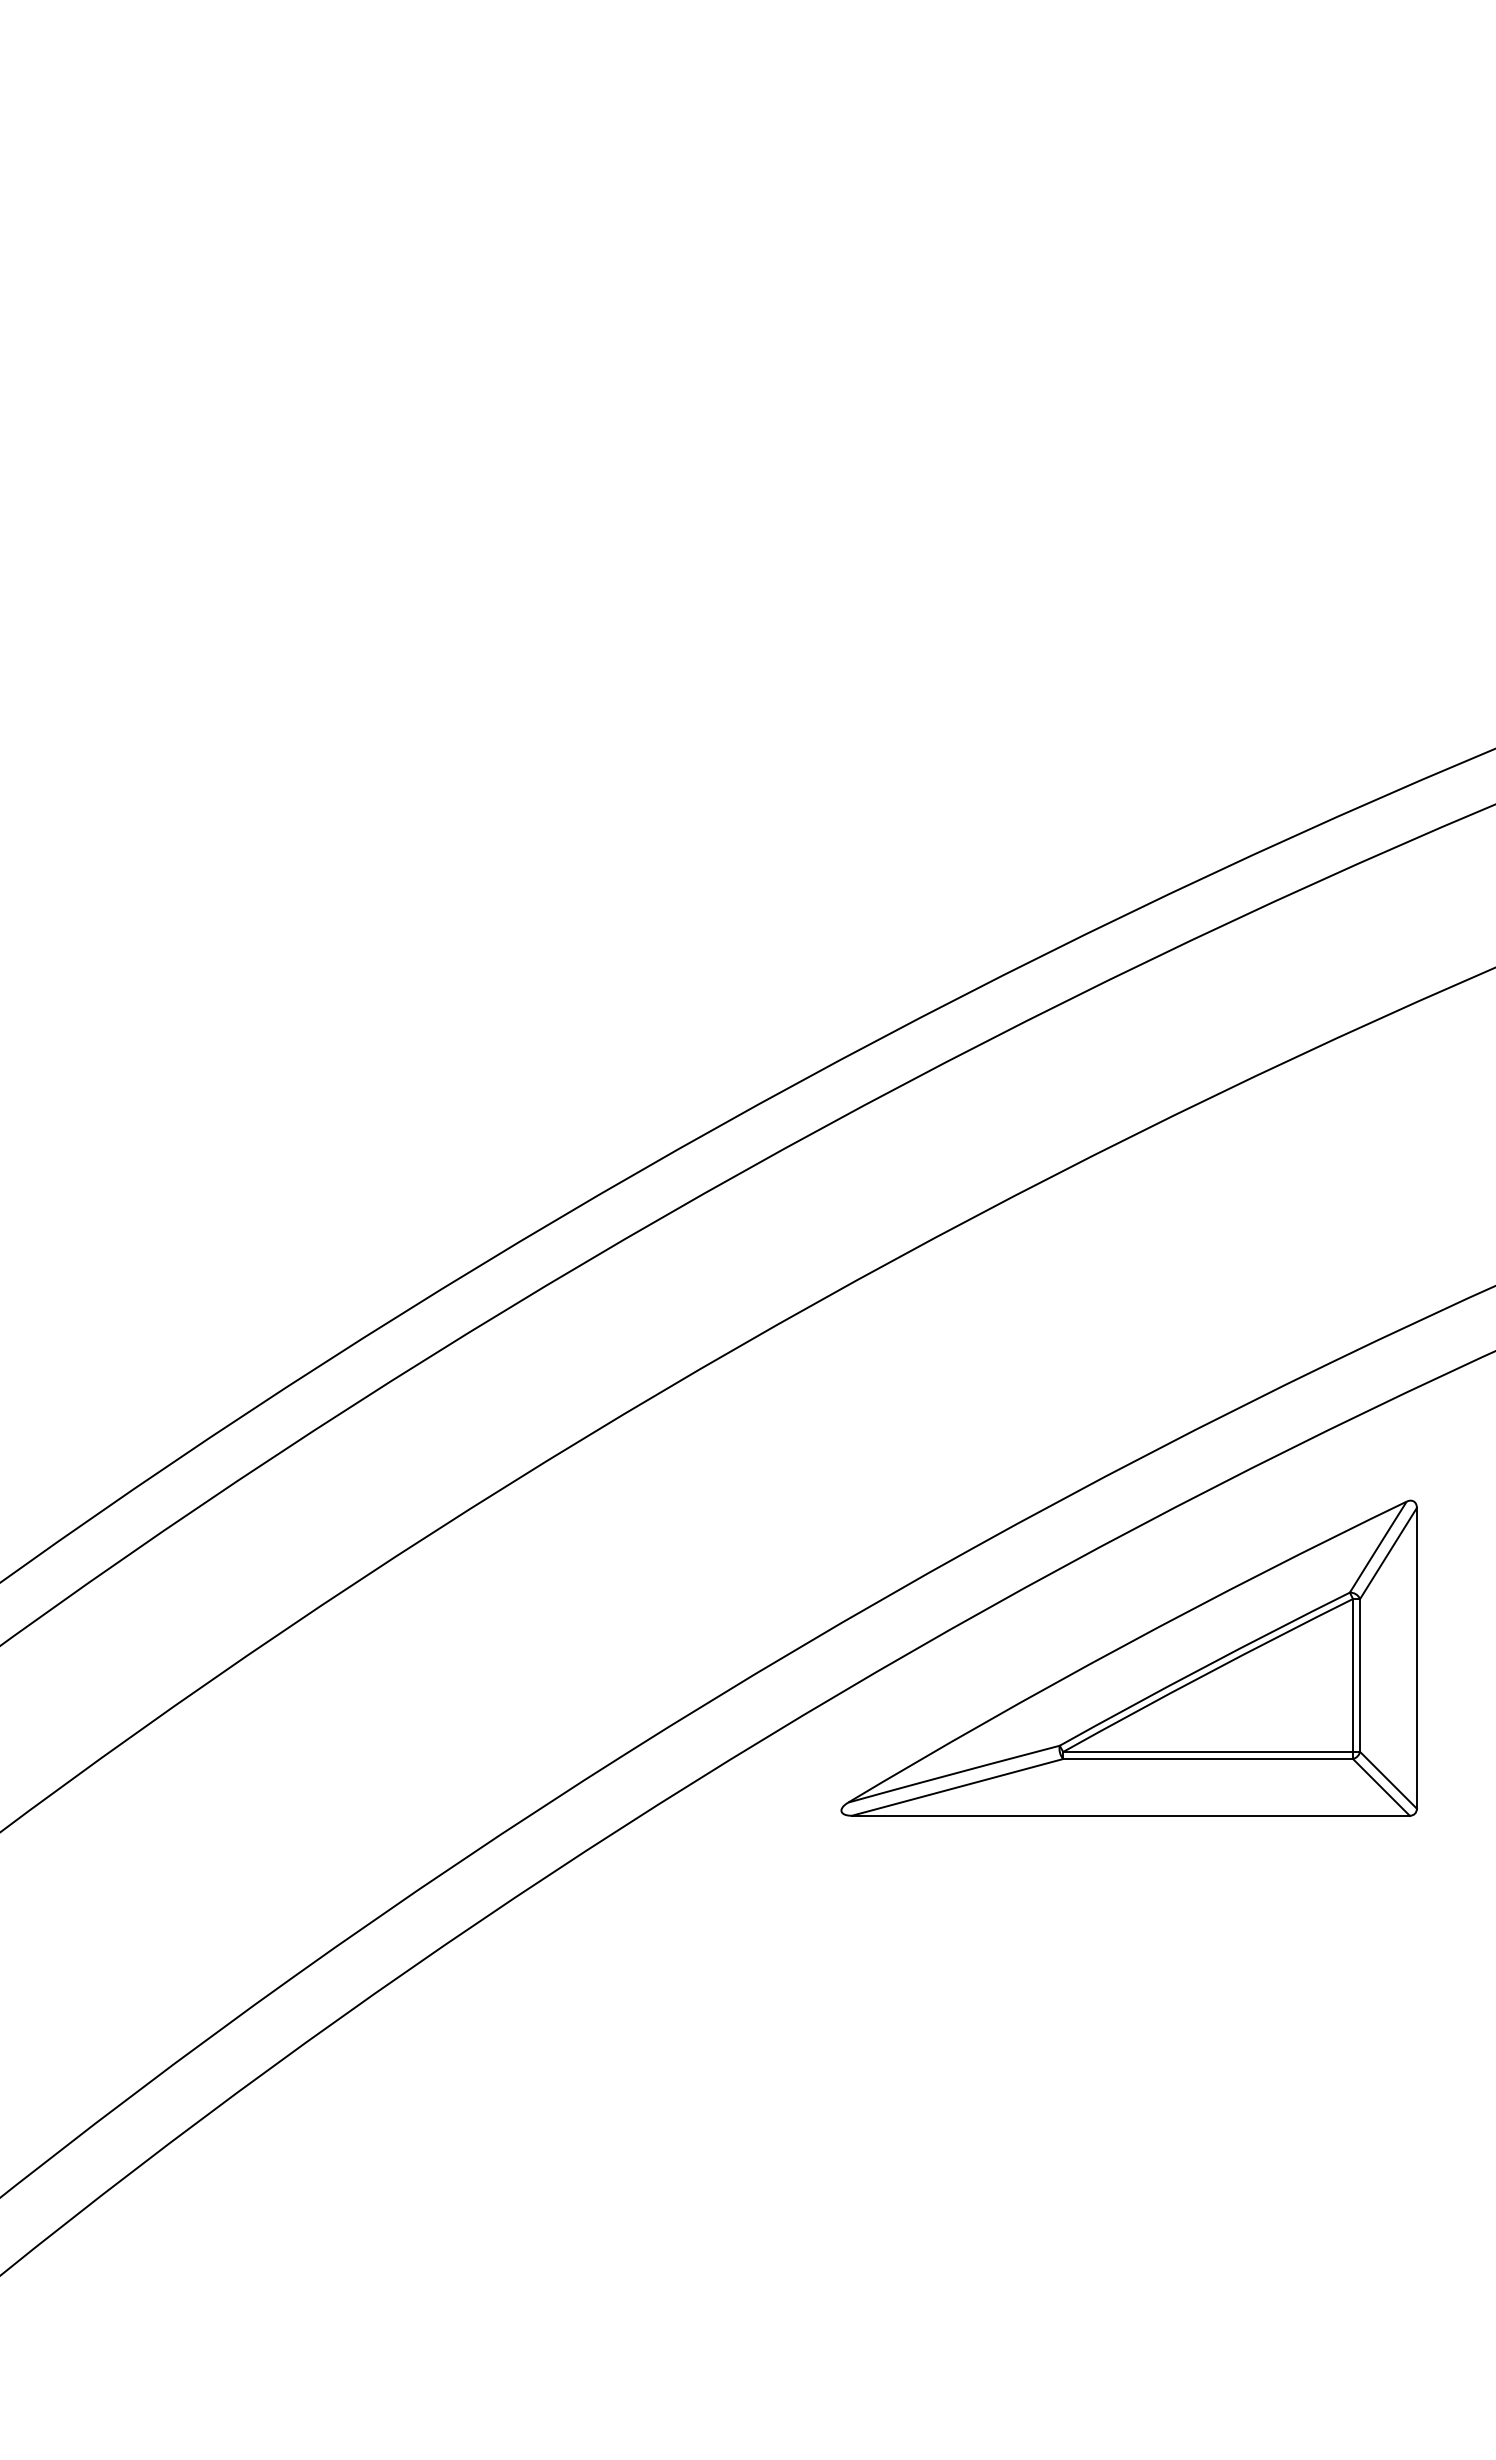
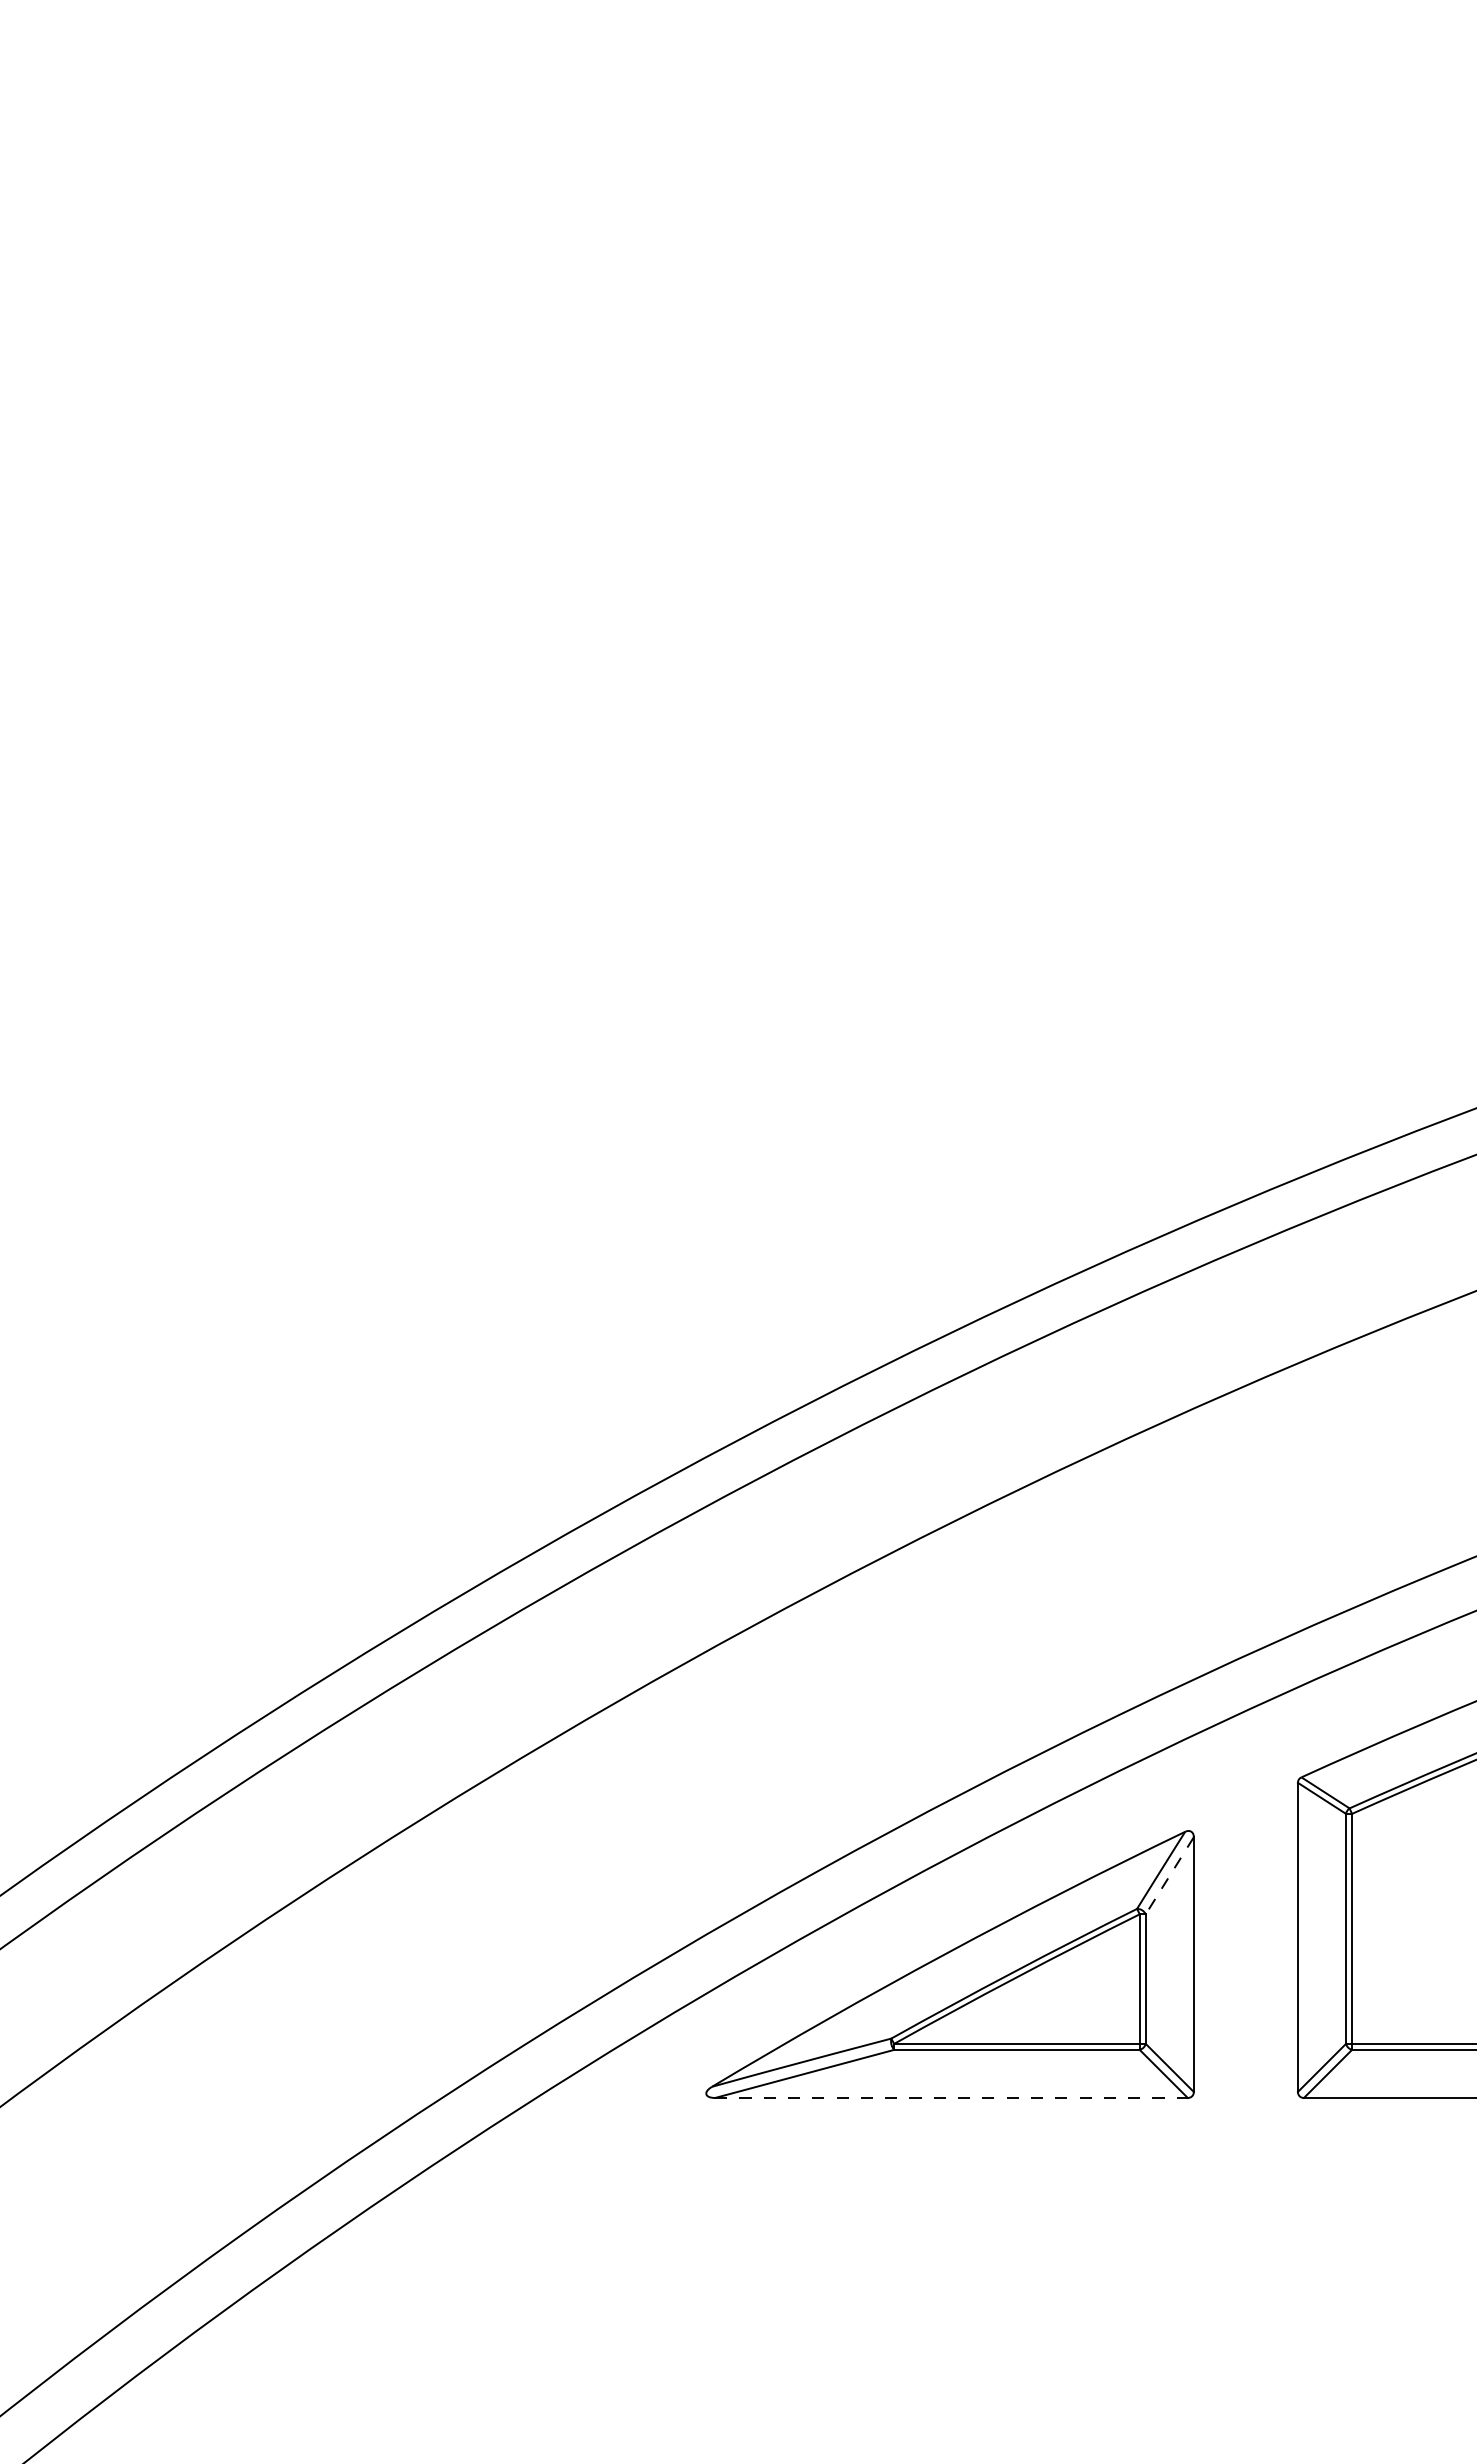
line: (1388, 1554) -> (1169, 1876), solid -> dashed
line: (1130, 1815) -> (951, 2097), solid -> dashed

